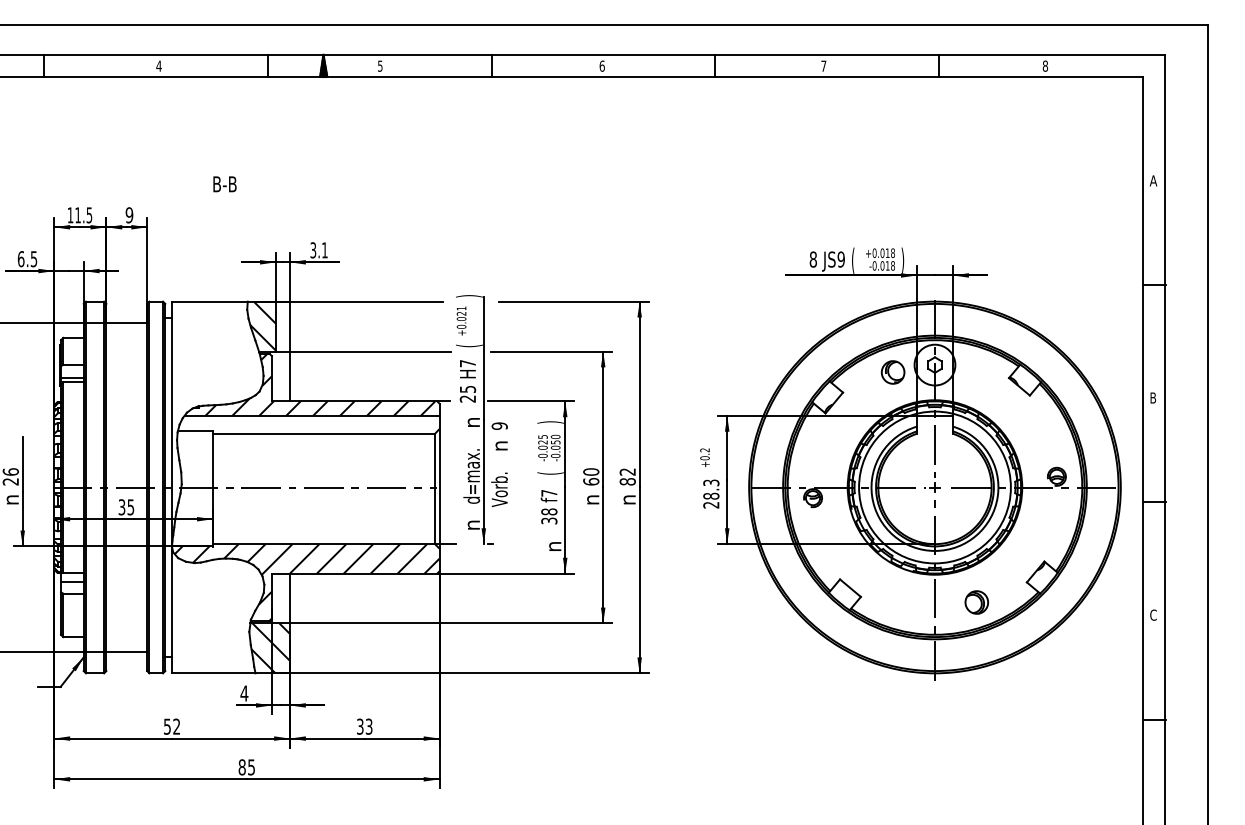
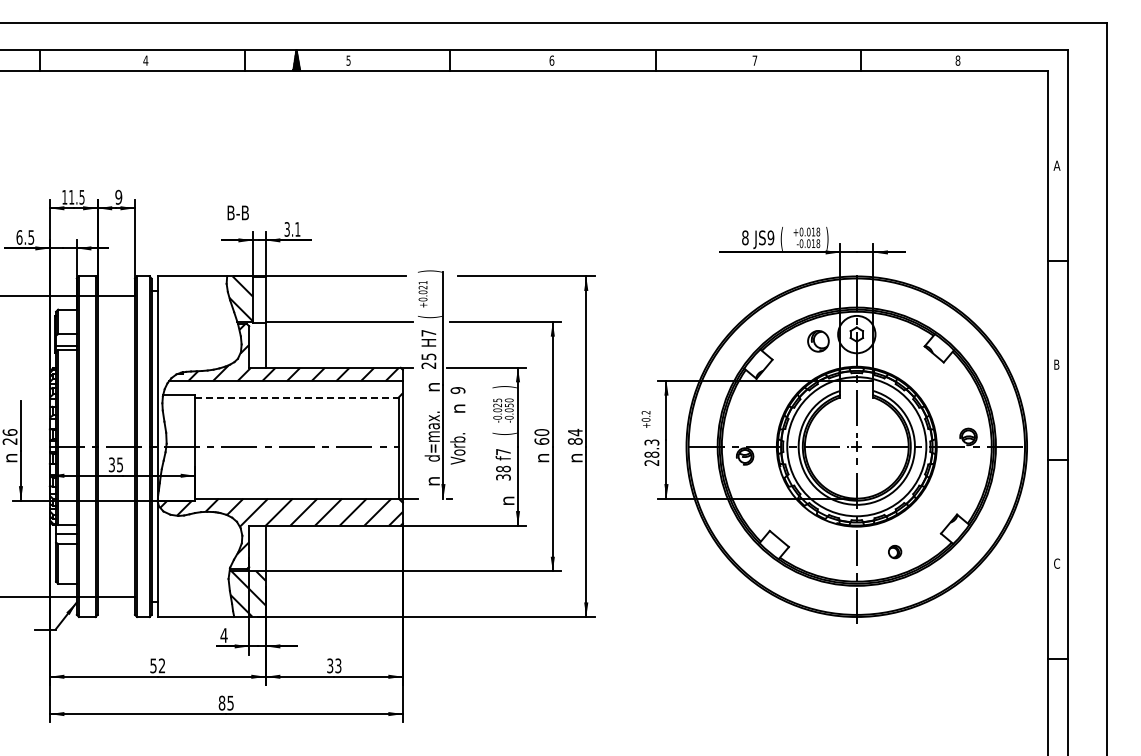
text: (224, 183) -> (237, 212), moved
line: (323, 433) -> (296, 397), solid -> dashed
text: (626, 471) -> (574, 432), 82 -> 84
part: (976, 601) -> (894, 551), size x0.6

